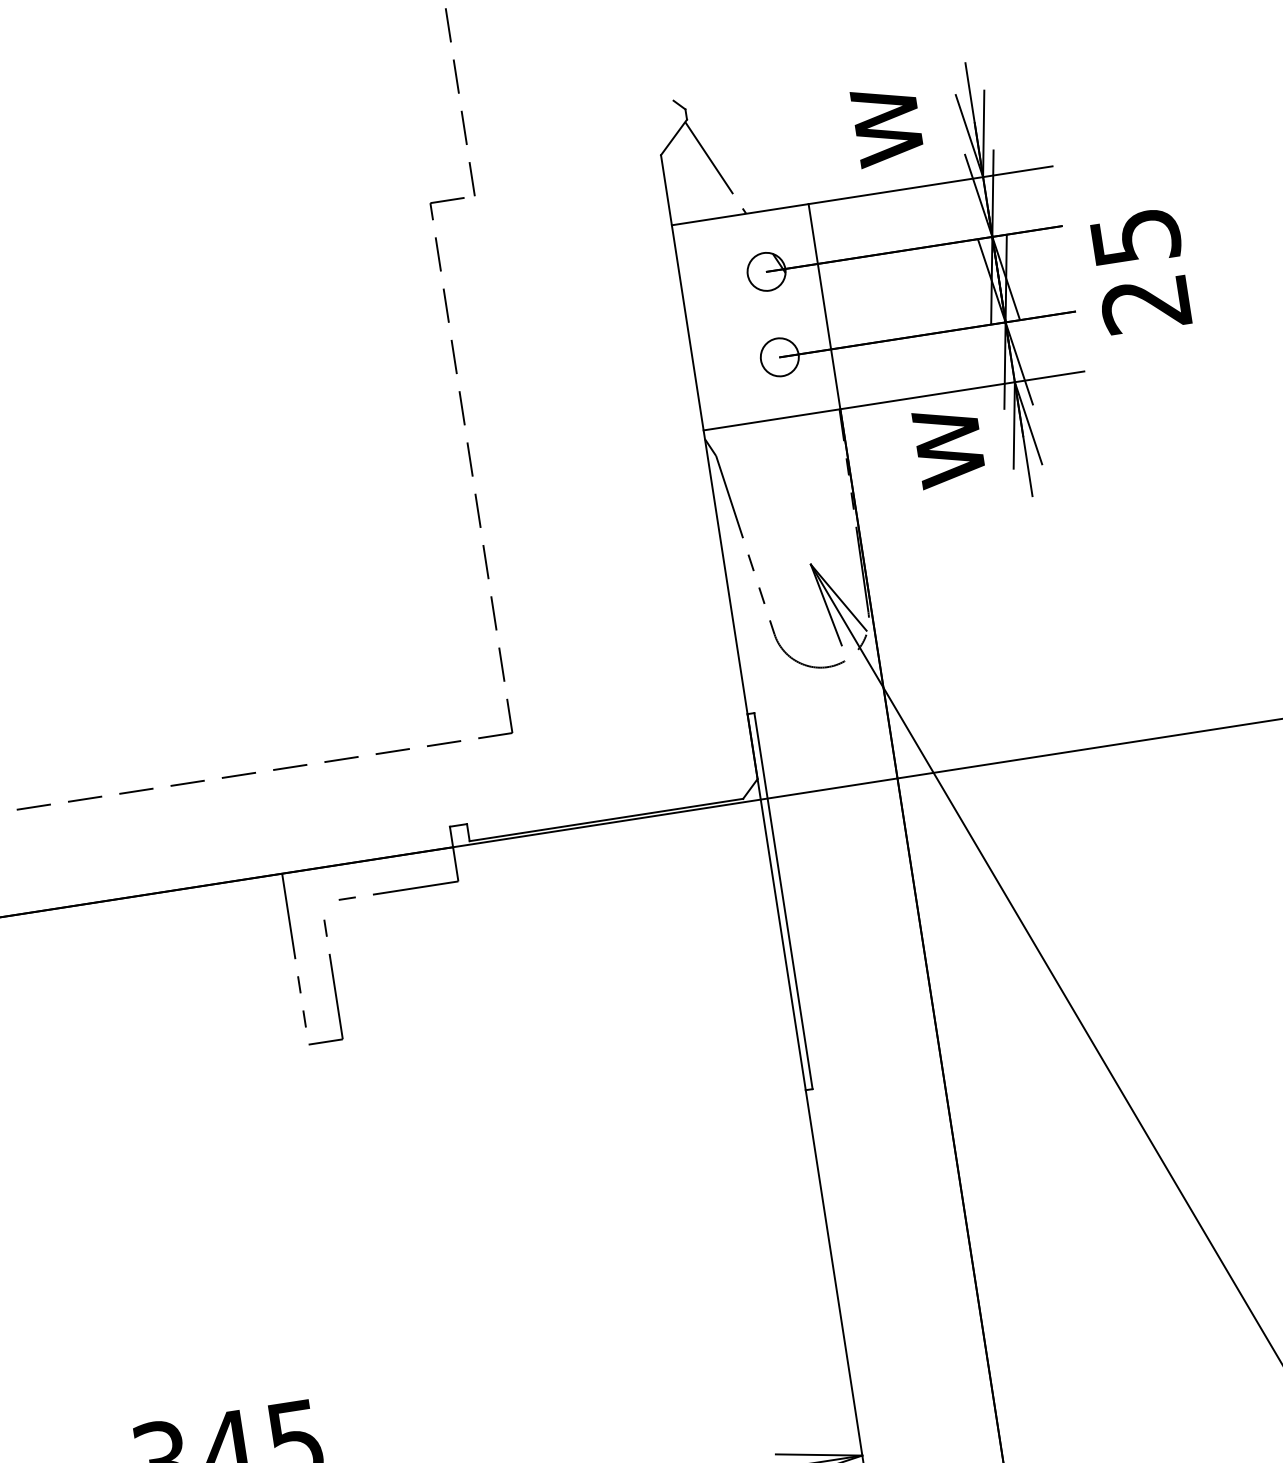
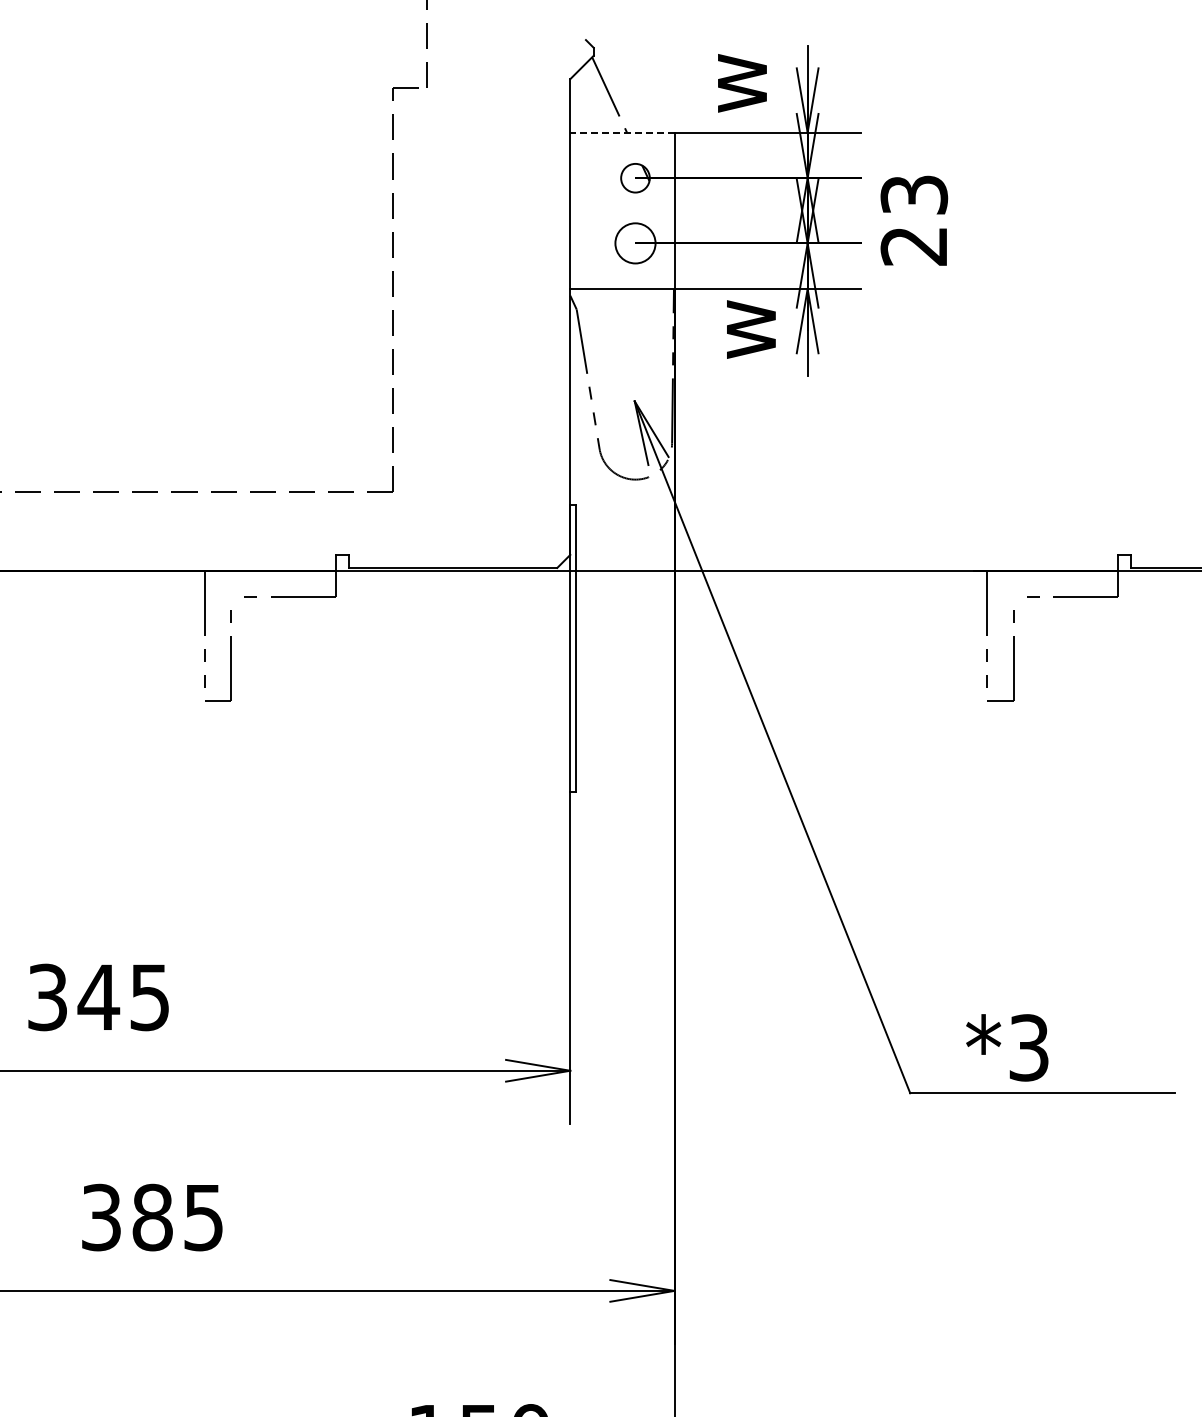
line: (738, 214) -> (621, 132), solid -> dashed
text: (1134, 236) -> (913, 194), 25 -> 23
circle: (779, 357) -> (635, 243), size x1.4

